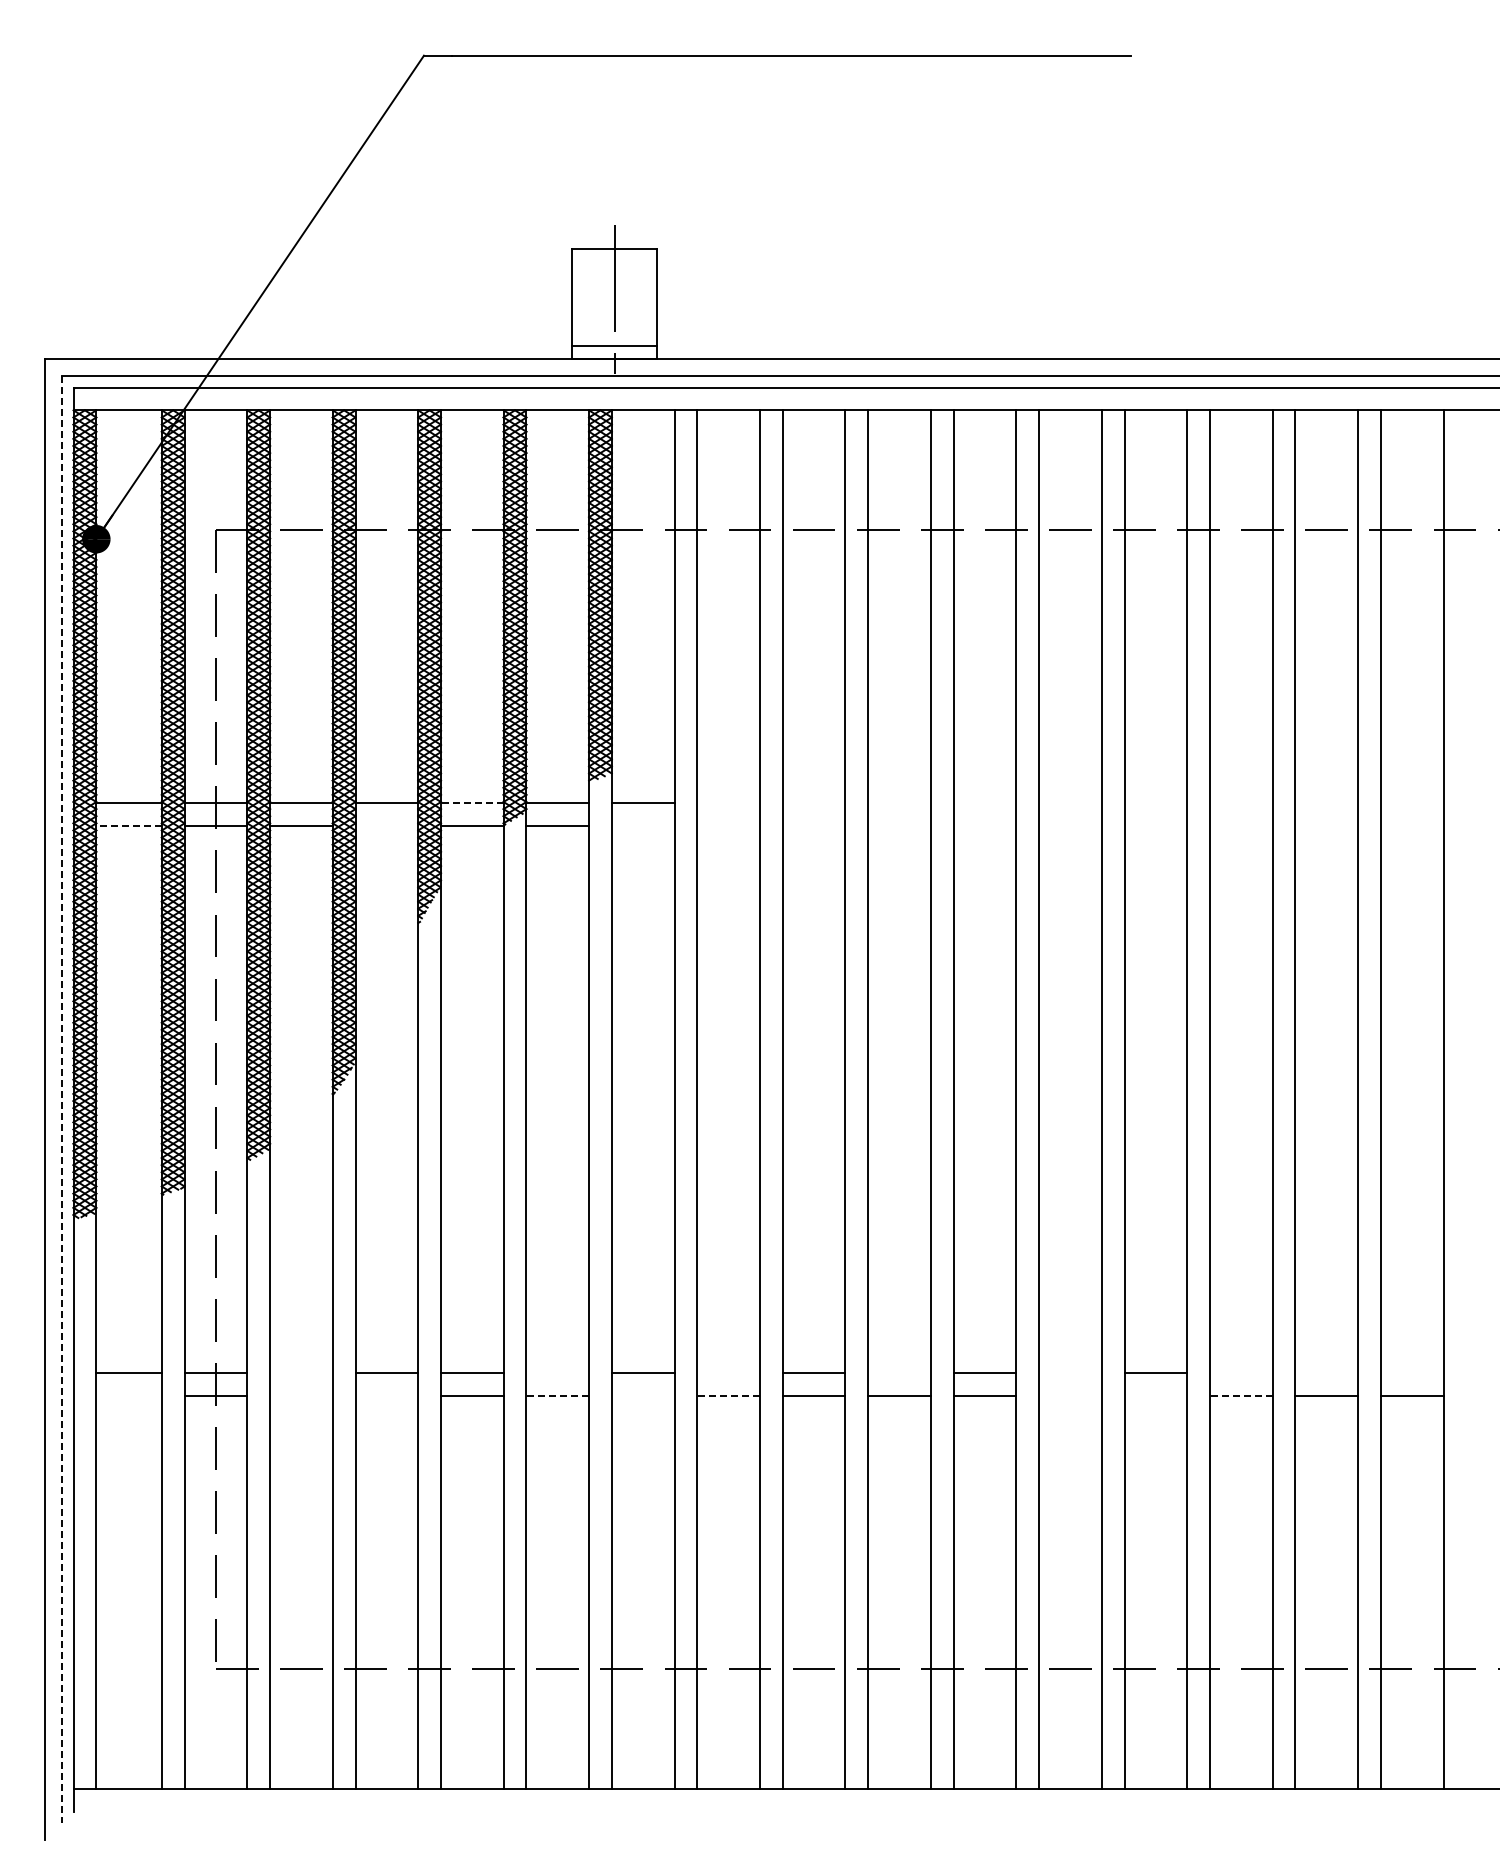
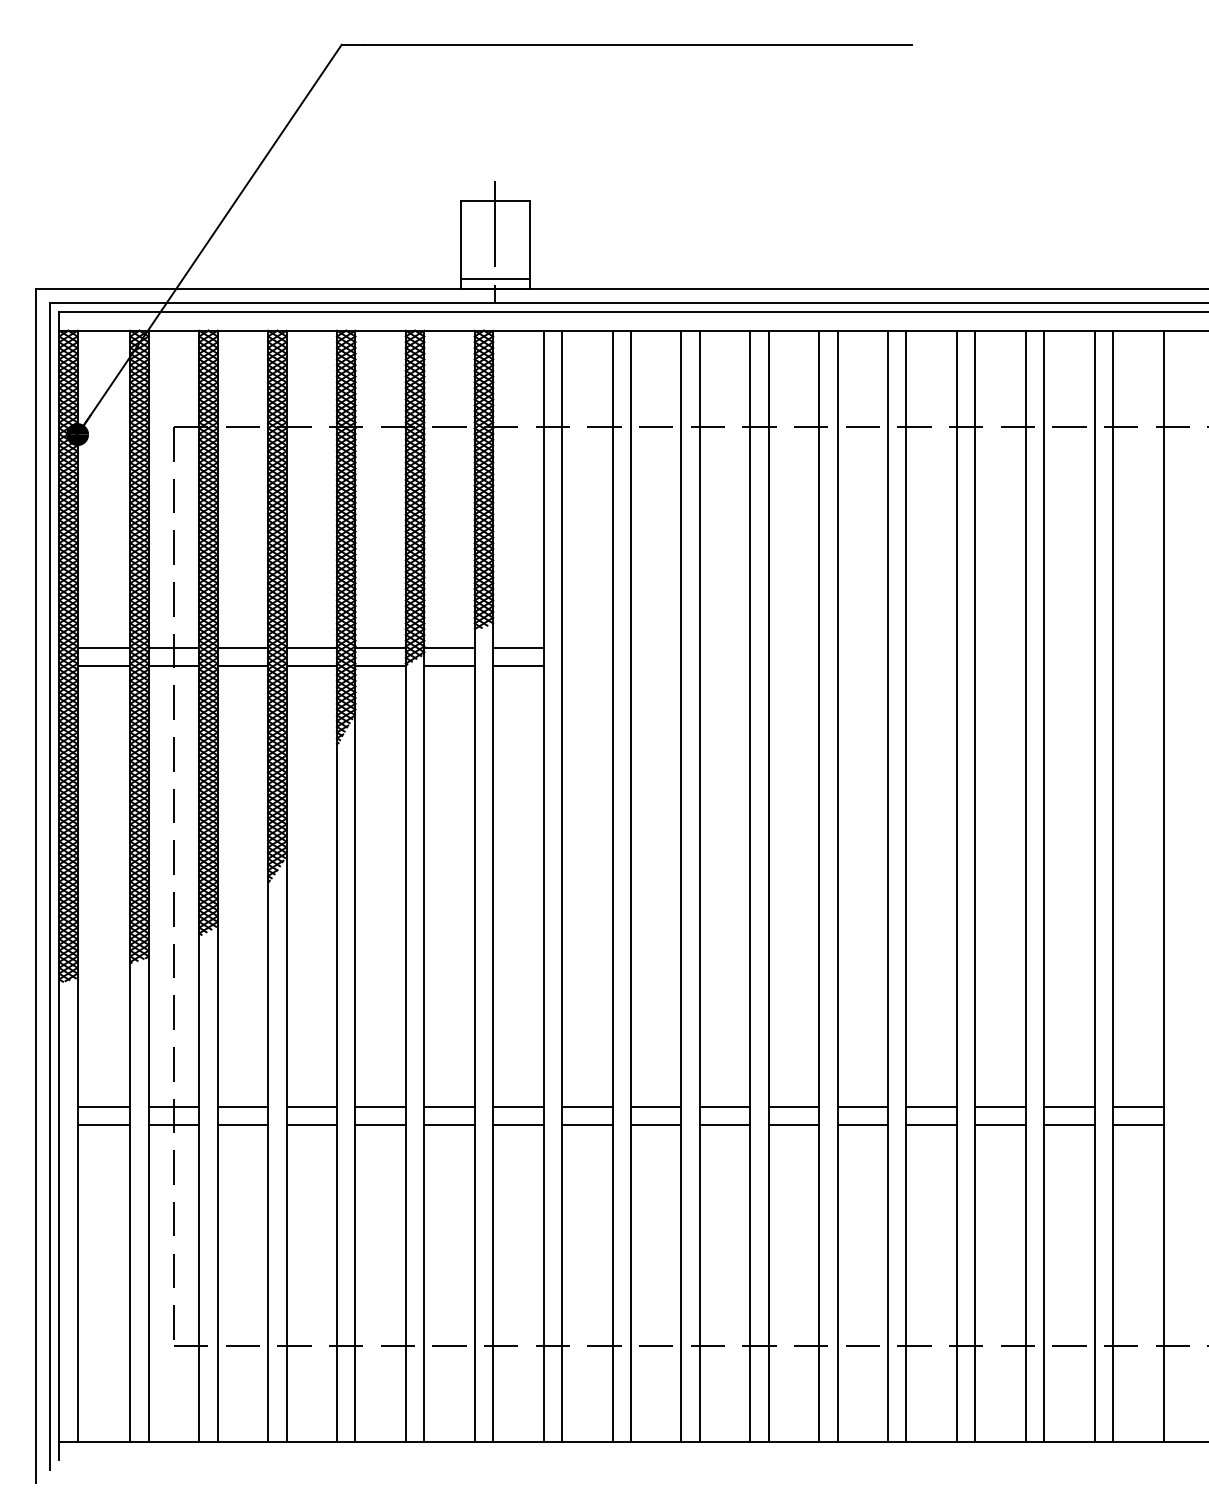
line: (471, 803) -> (380, 647), dashed -> solid
line: (129, 826) -> (104, 666), dashed -> solid
line: (386, 826) -> (311, 666), added
line: (642, 826) -> (517, 666), added
line: (62, 1100) -> (50, 887), dashed -> solid
line: (301, 1373) -> (242, 1107), added
line: (557, 1373) -> (449, 1107), added
line: (728, 1373) -> (587, 1107), added
line: (899, 1373) -> (725, 1107), added
line: (1070, 1373) -> (862, 1107), added
line: (1240, 1373) -> (999, 1107), added
line: (1326, 1373) -> (1069, 1107), added
line: (1411, 1373) -> (1137, 1107), added
line: (128, 1395) -> (103, 1124), added
line: (301, 1395) -> (242, 1124), added
line: (386, 1395) -> (311, 1124), added
line: (557, 1395) -> (449, 1124), dashed -> solid
line: (642, 1395) -> (517, 1124), added
line: (728, 1395) -> (587, 1124), dashed -> solid
line: (1070, 1395) -> (862, 1124), added
line: (1155, 1395) -> (931, 1124), added
line: (1240, 1395) -> (999, 1124), dashed -> solid

